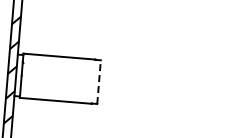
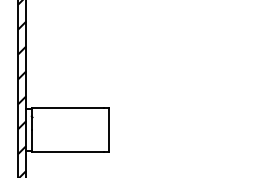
line: (99, 82) -> (109, 130), dashed -> solid

